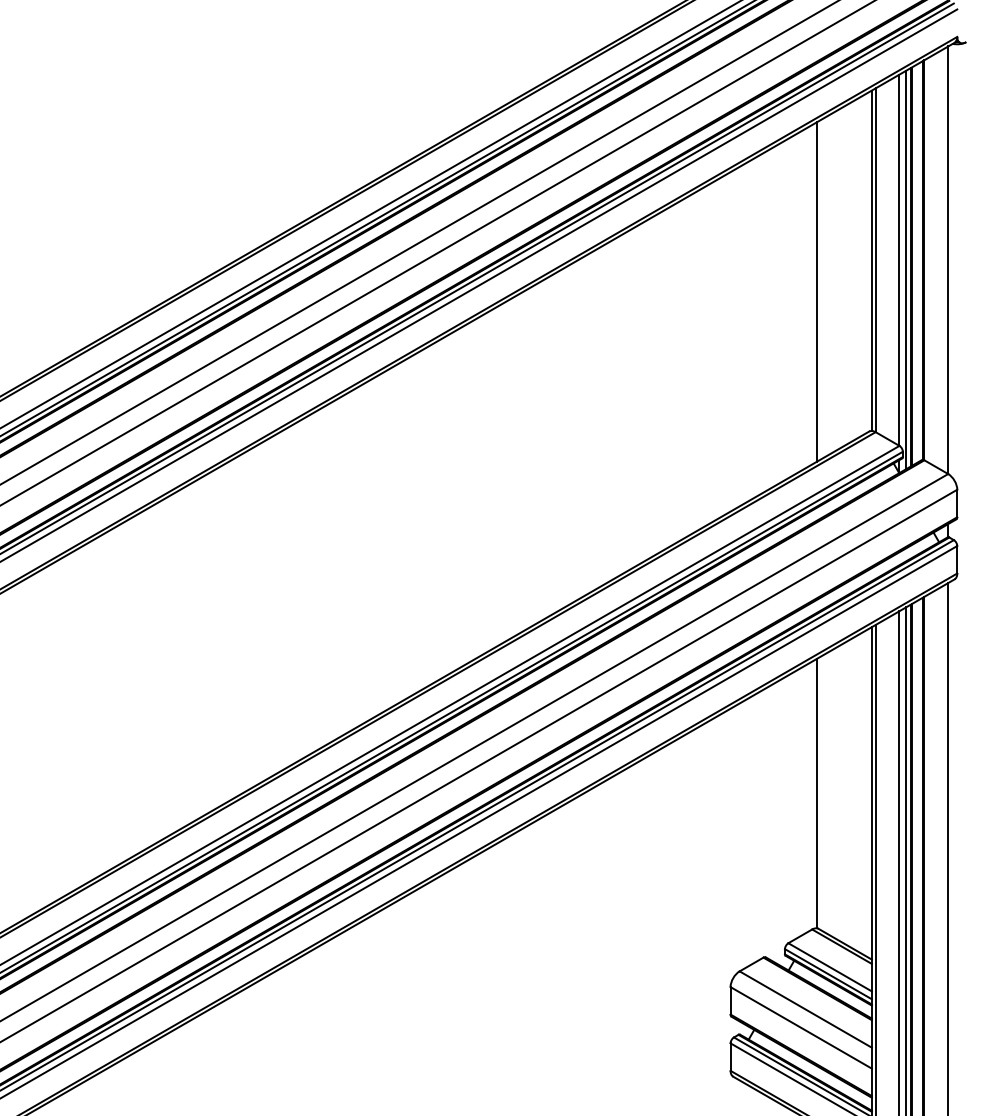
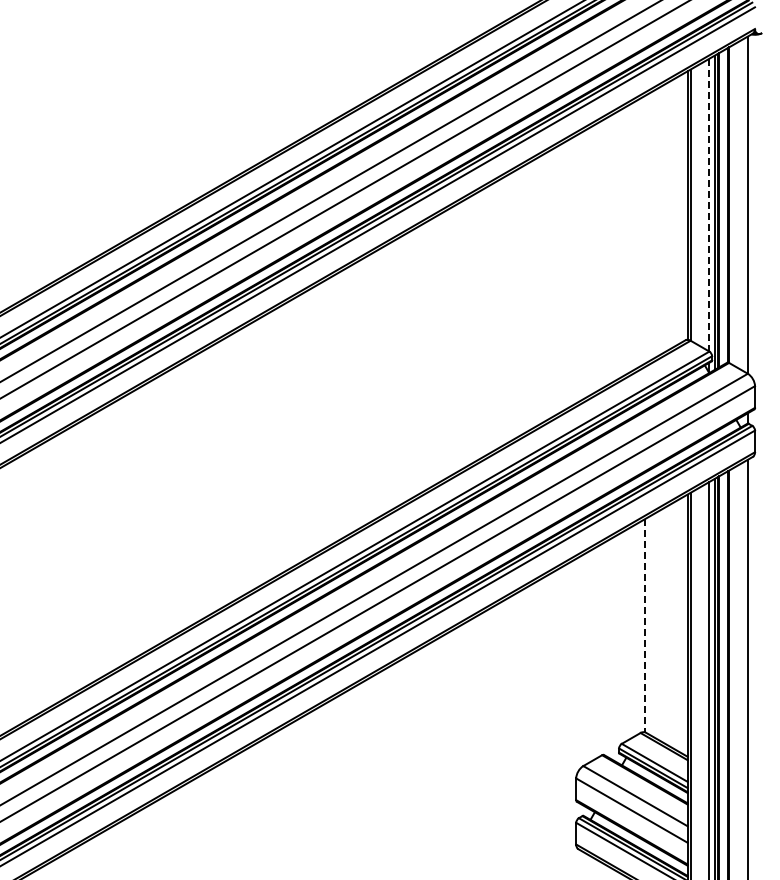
line: (899, 259) -> (709, 204), solid -> dashed
line: (817, 291) -> (644, 229), removed
line: (817, 794) -> (644, 626), solid -> dashed

